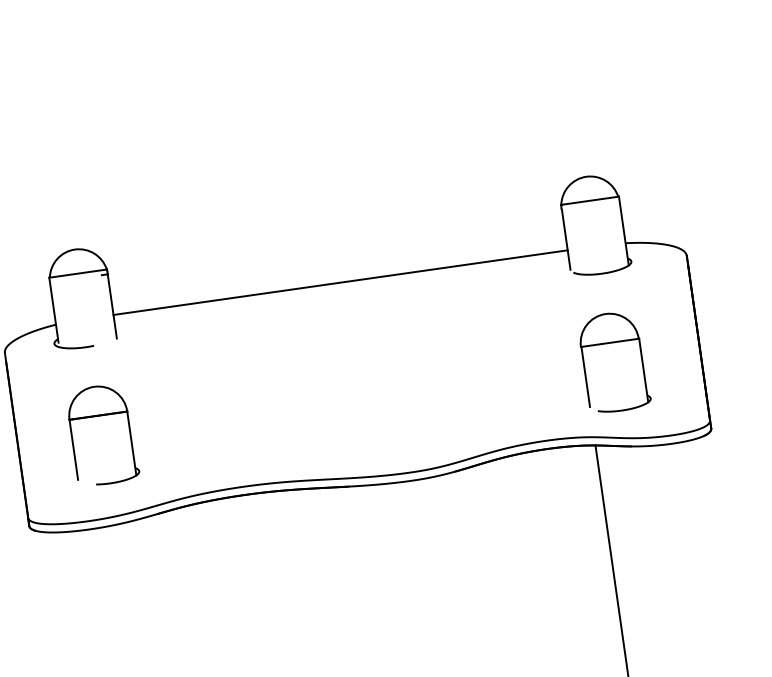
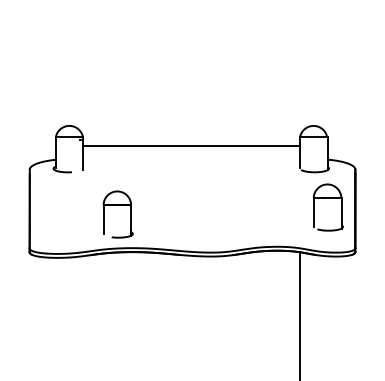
line: (340, 283) -> (191, 146), moved
part: (609, 343) -> (327, 198), moved
part: (98, 416) -> (117, 205), moved

